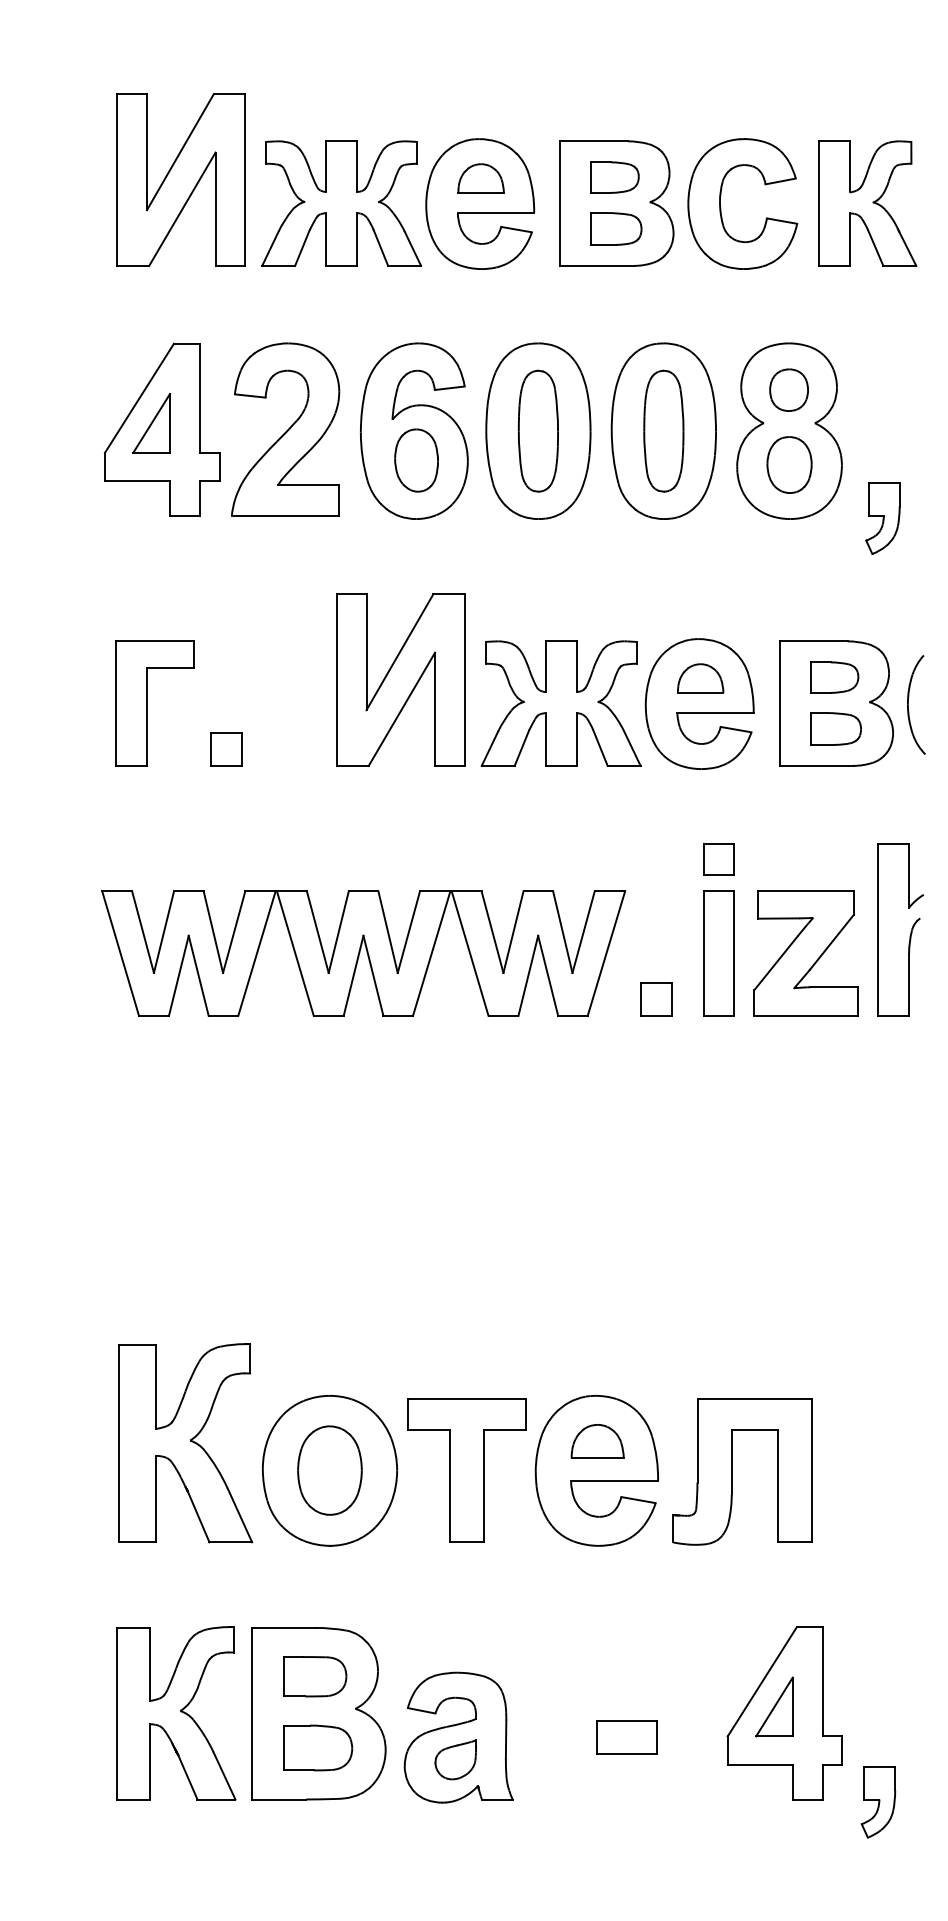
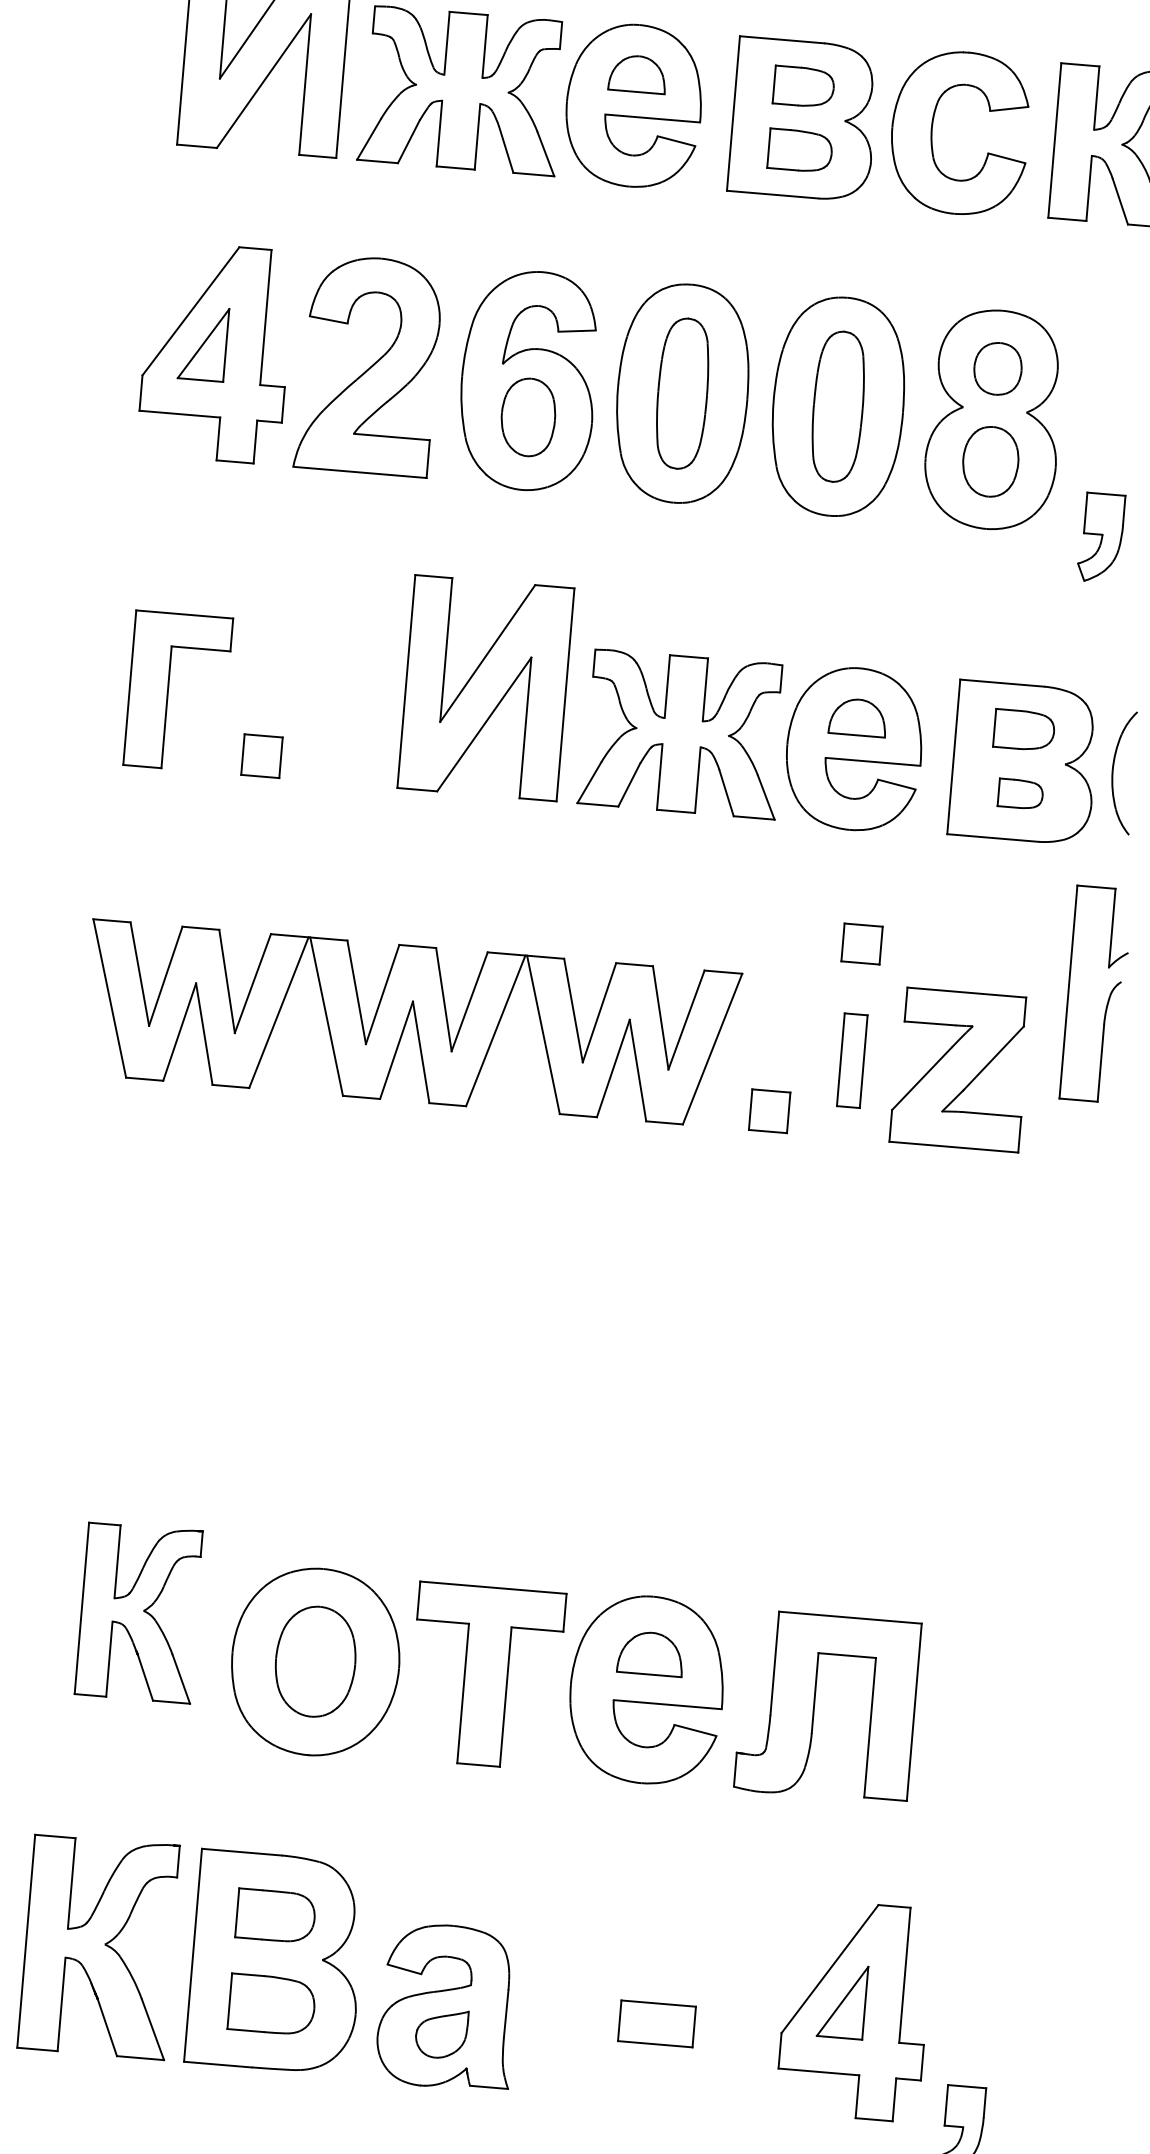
part: (835, 728) -> (1020, 793), size x0.7
part: (910, 931) -> (1108, 997), moved
part: (718, 953) -> (851, 1060), size x0.6
part: (185, 1443) -> (139, 1613), size x0.7

